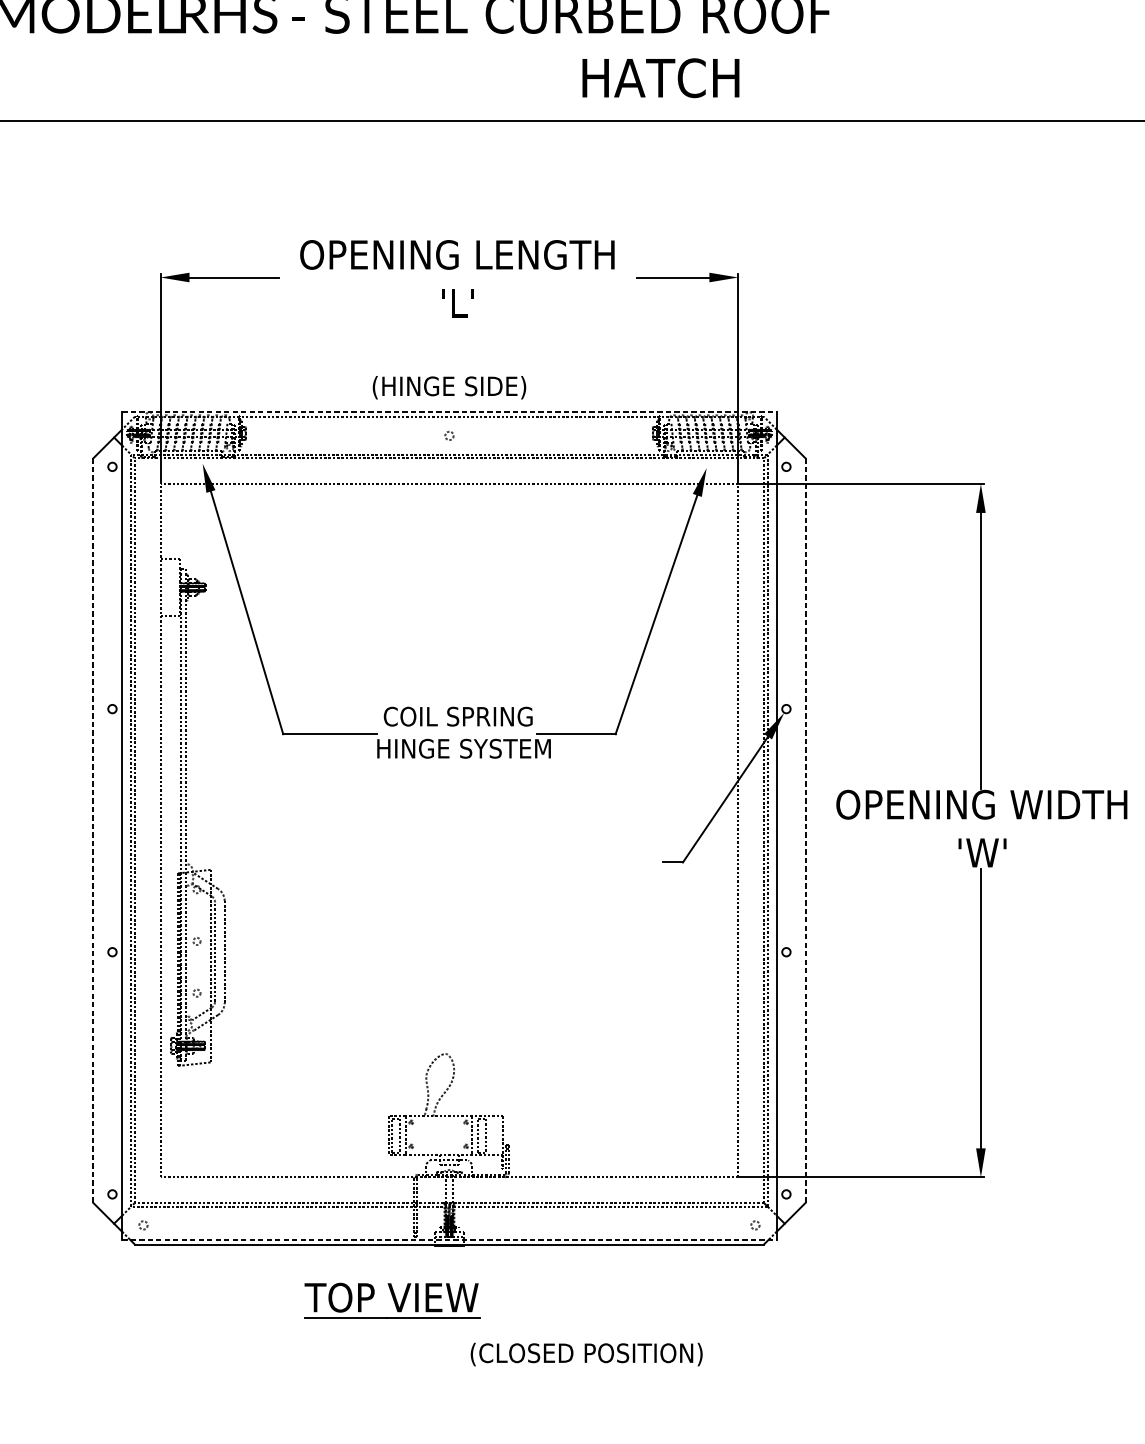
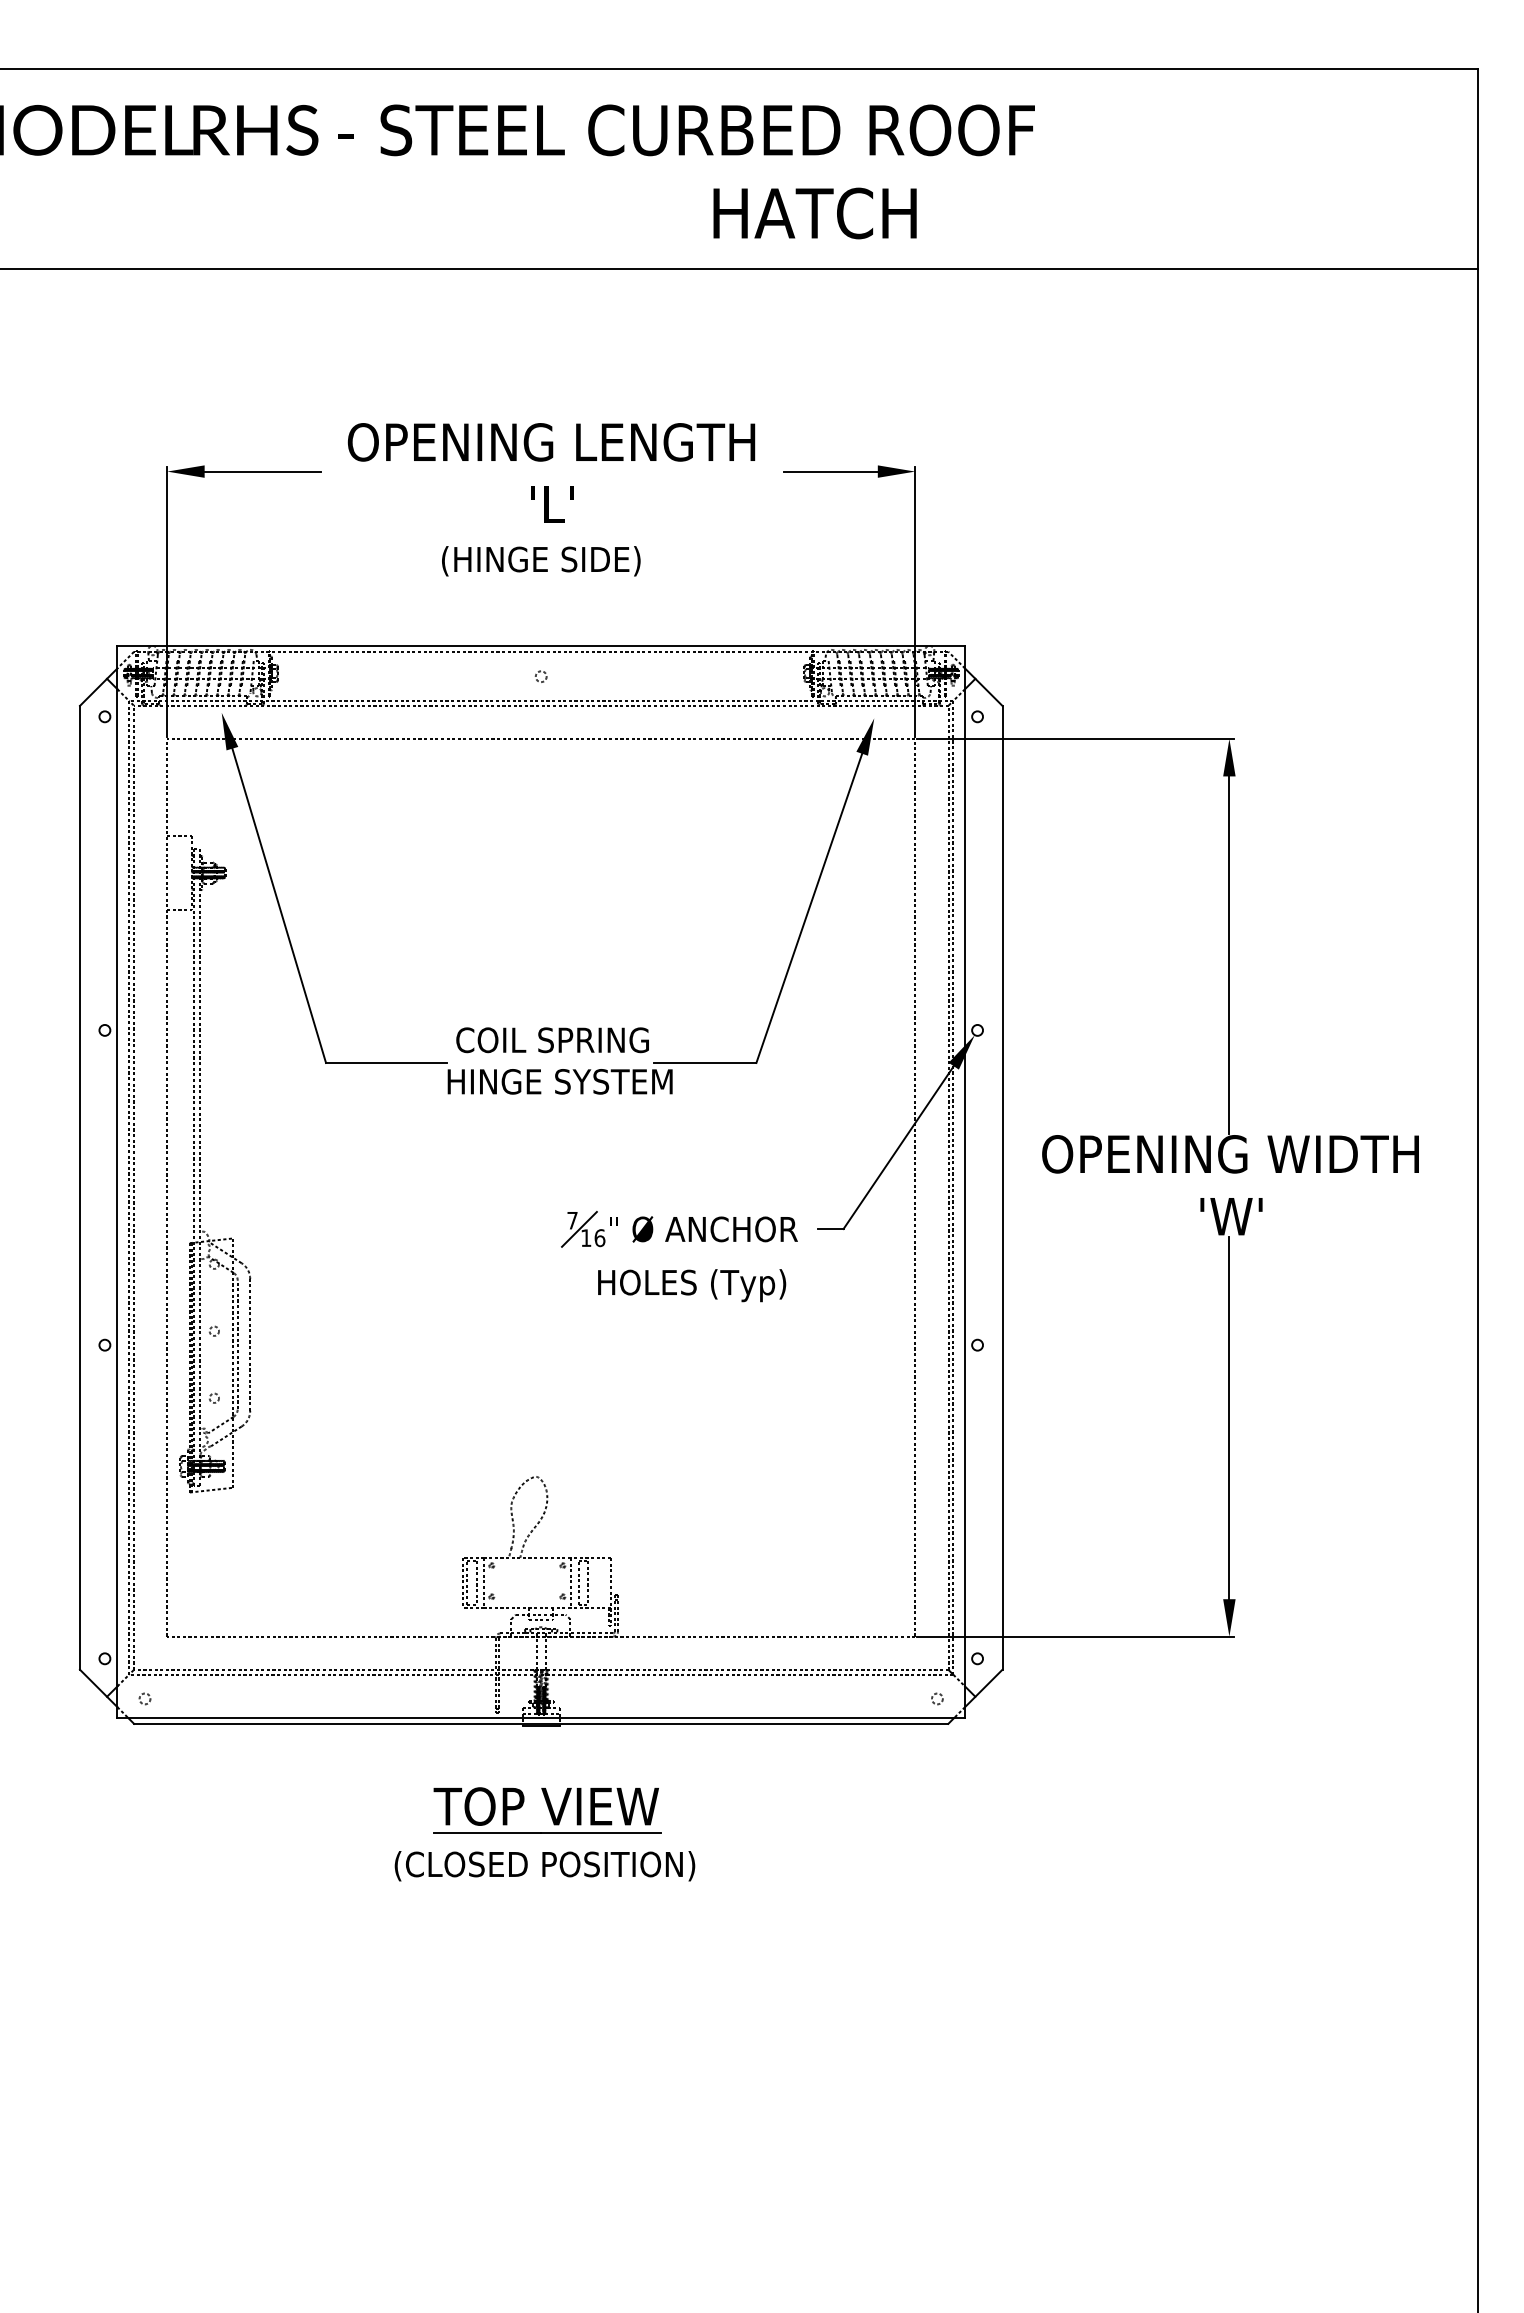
text: (449, 387) -> (541, 561), moved
line: (449, 411) -> (541, 645), dashed -> solid
line: (92, 830) -> (79, 1187), dashed -> solid
line: (805, 830) -> (1002, 1187), dashed -> solid
part: (553, 894) -> (676, 1270), added
line: (449, 1240) -> (541, 1718), dashed -> solid
part: (392, 1300) -> (547, 1810), moved
text: (586, 1354) -> (544, 1866), moved

